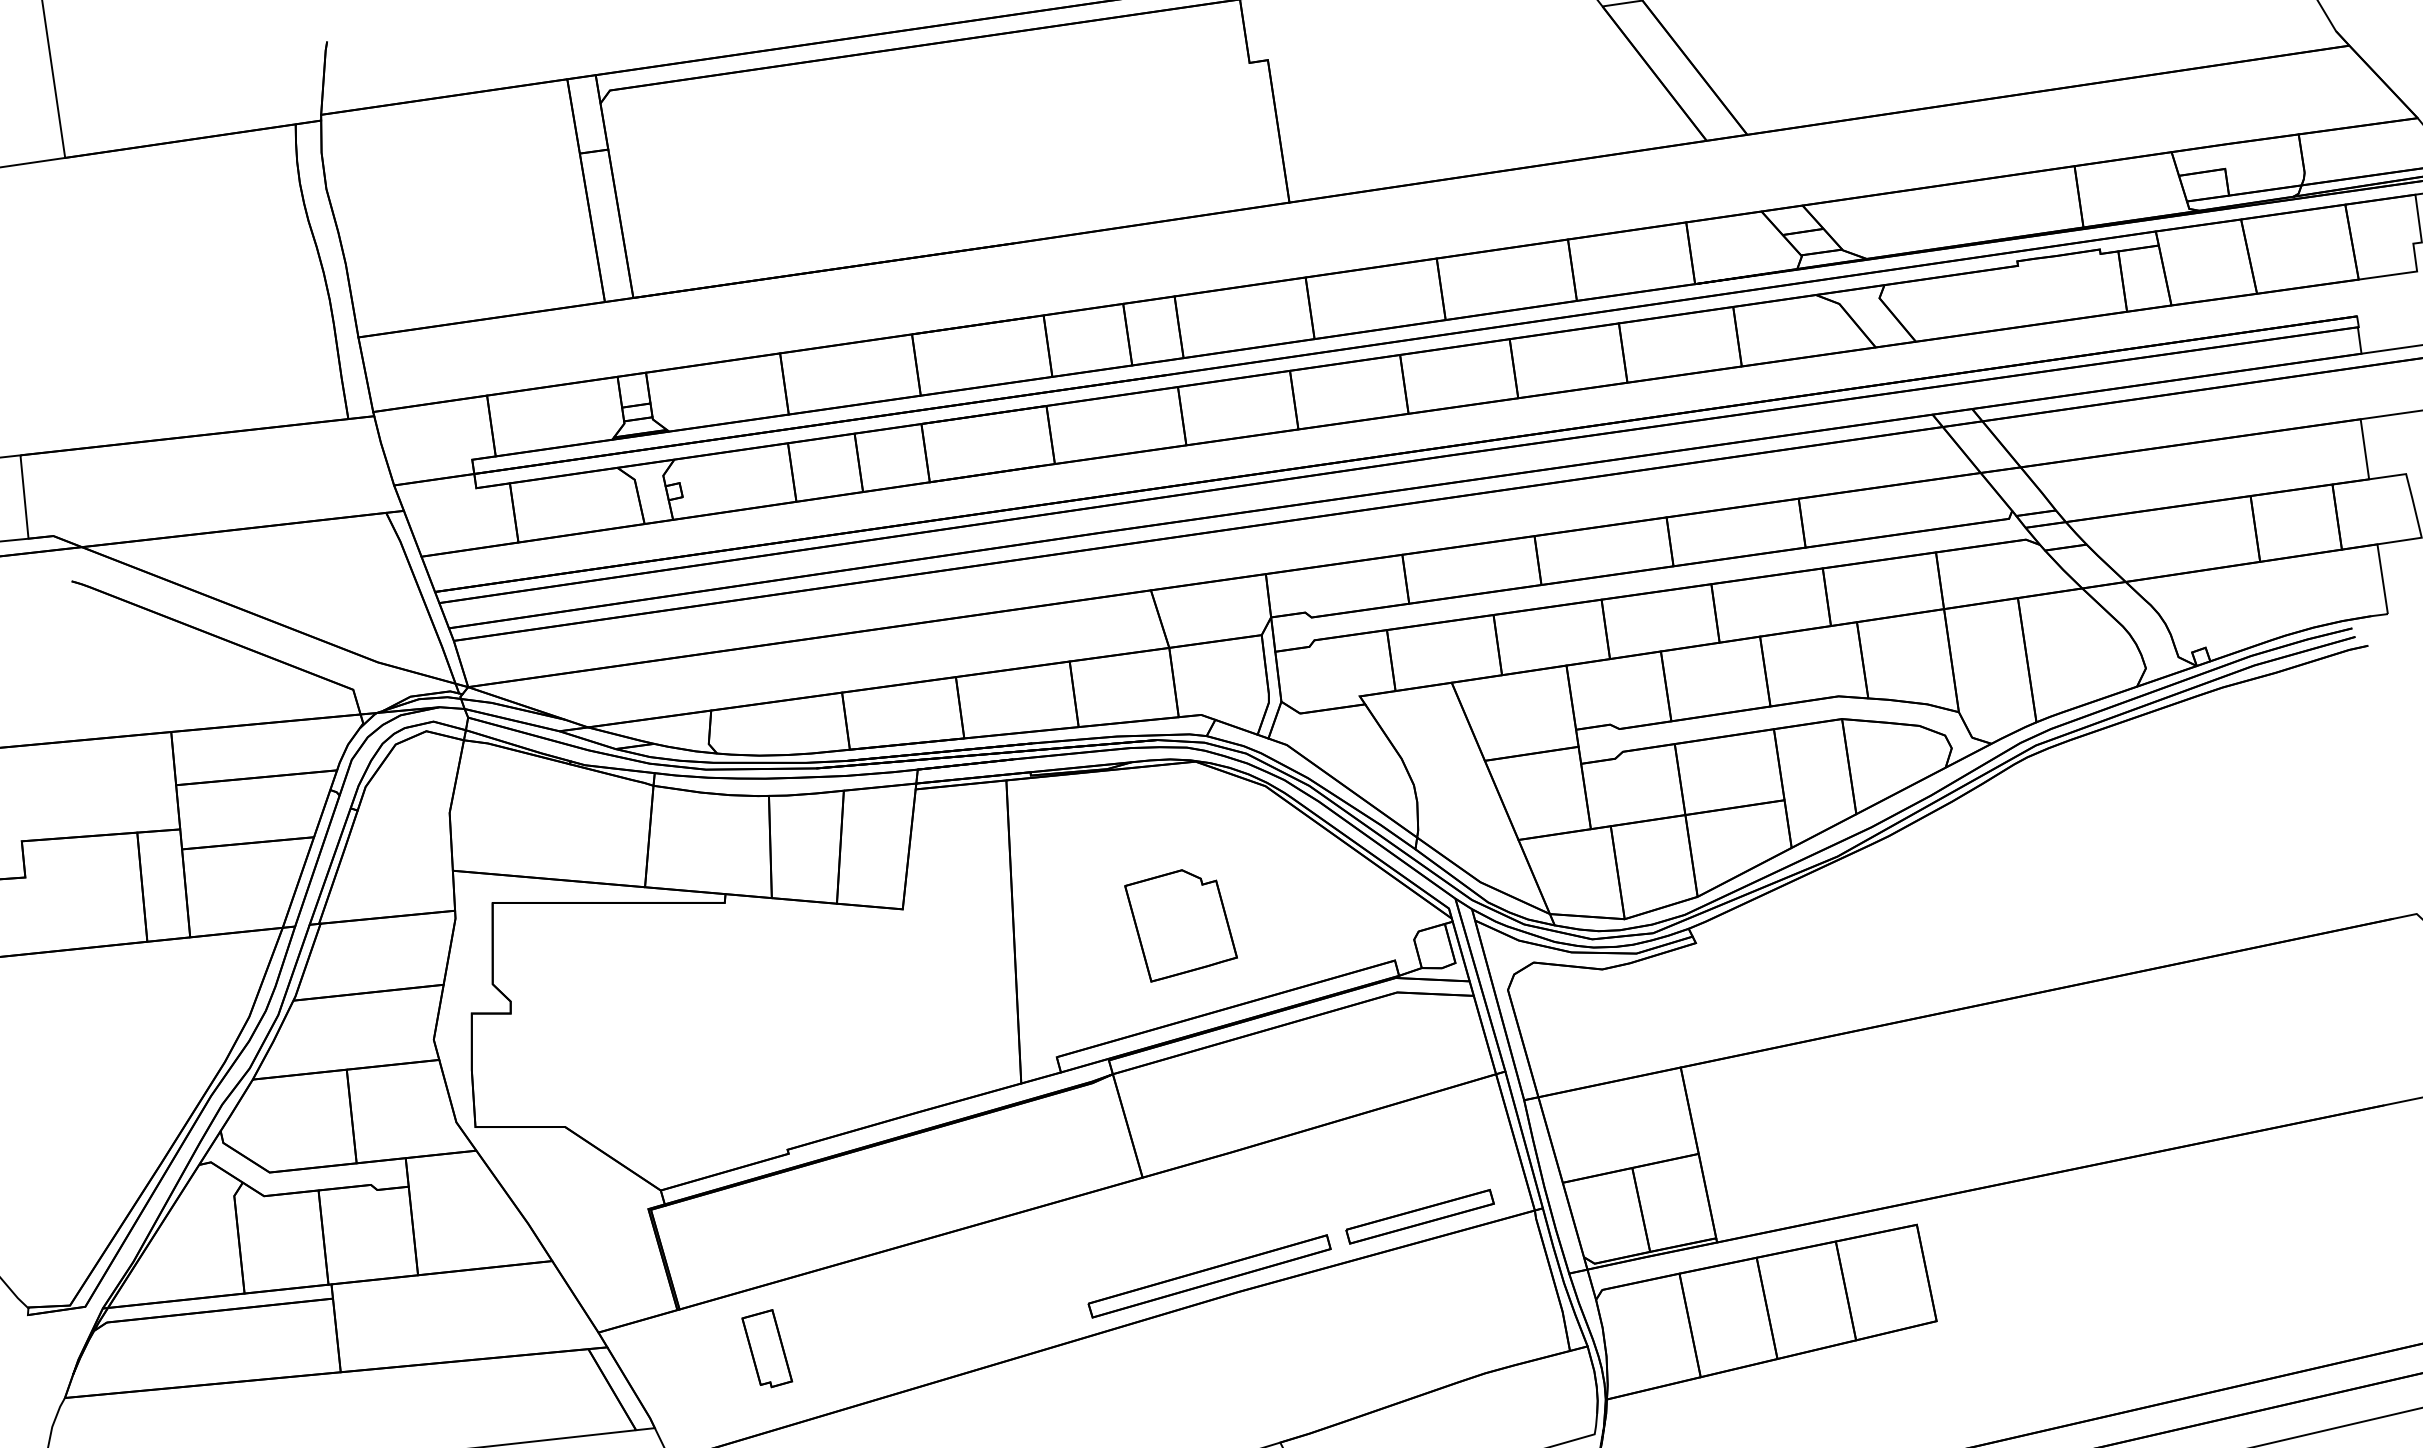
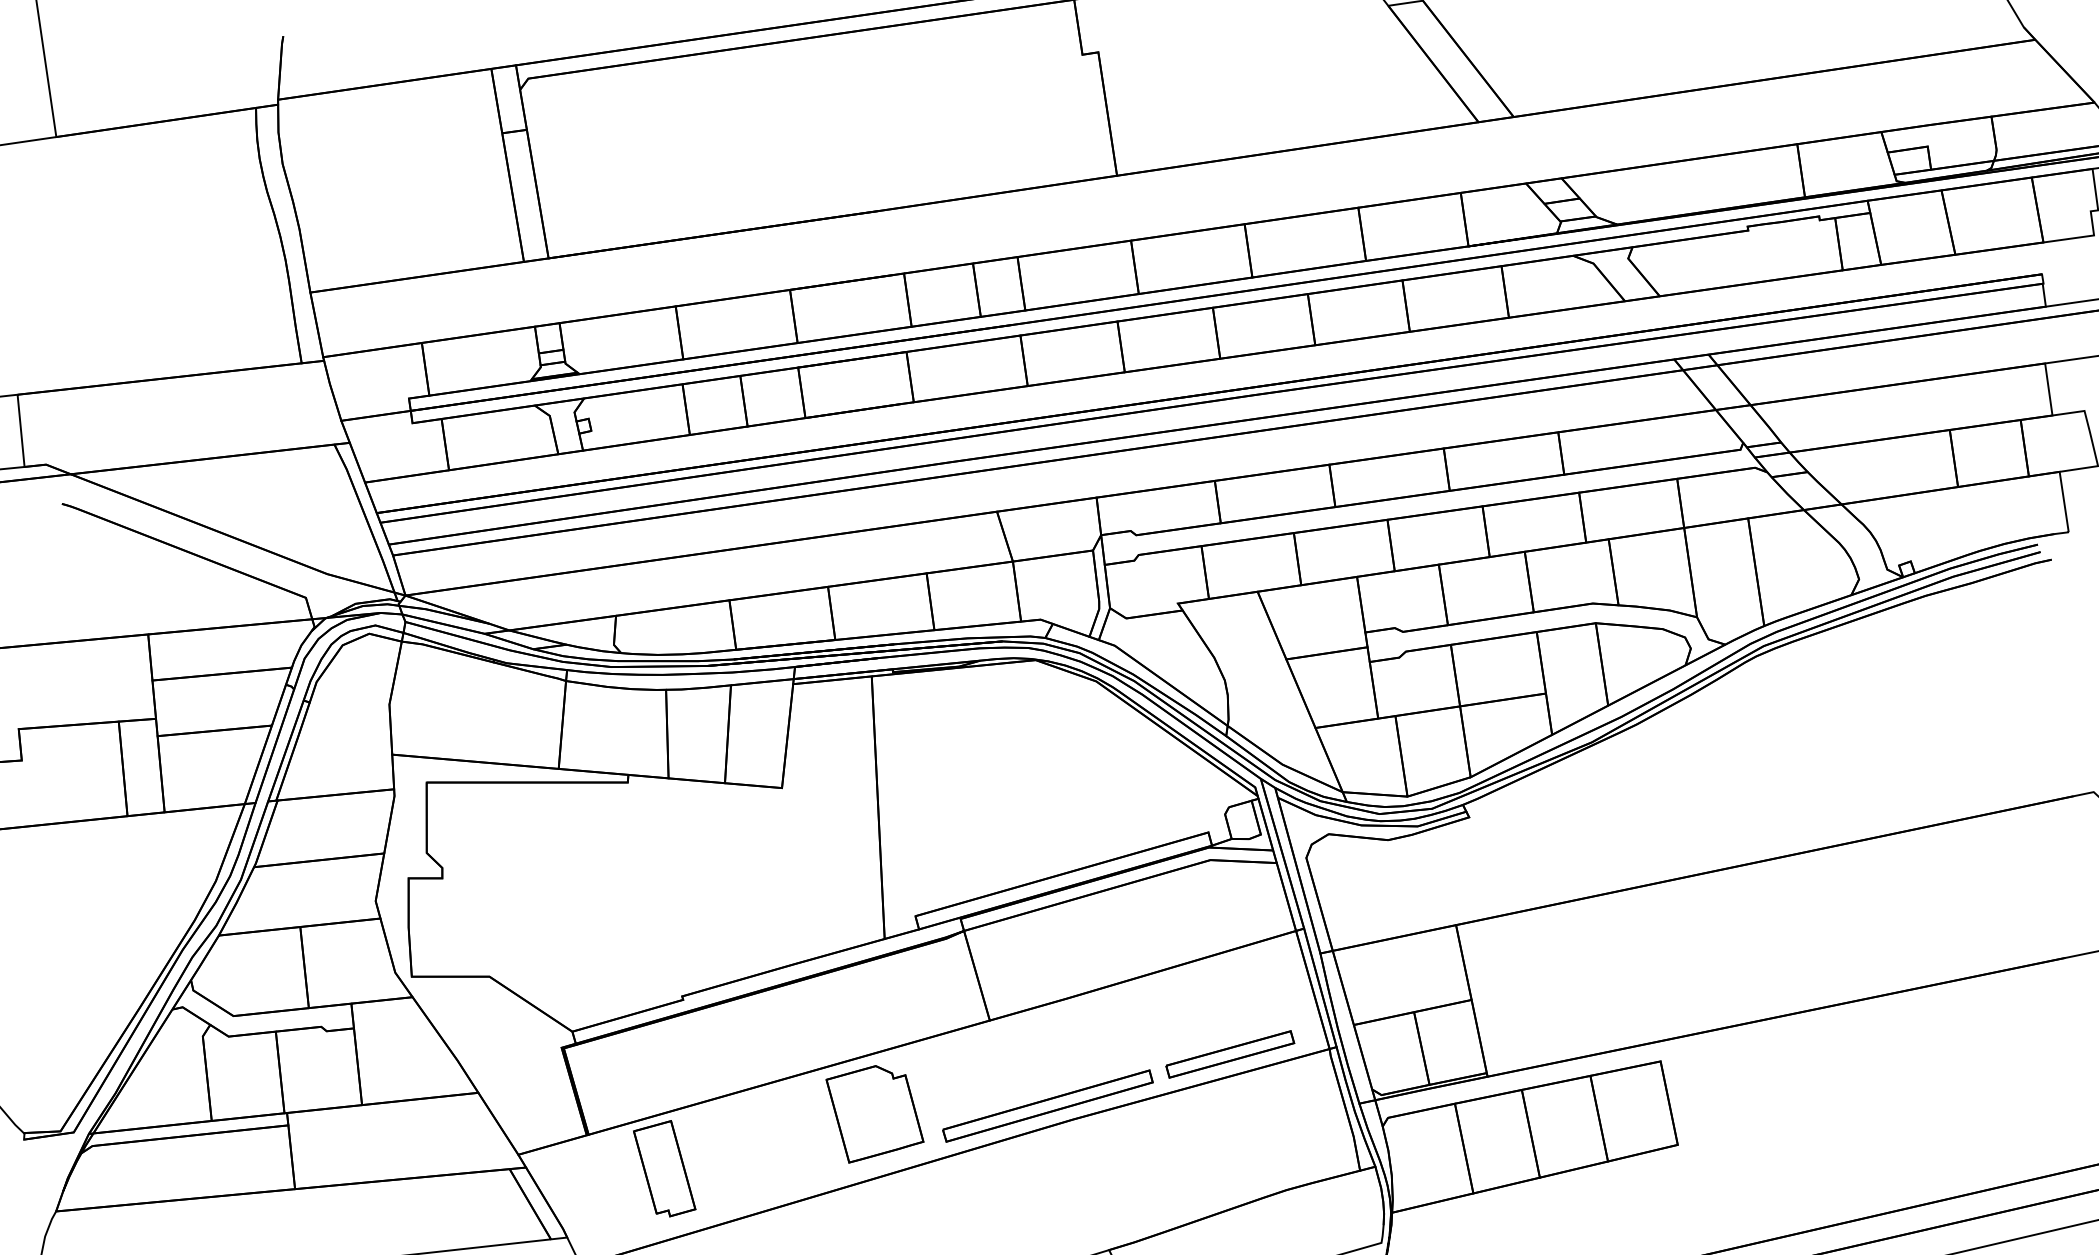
part: (1180, 925) -> (874, 1113), moved
part: (766, 1348) -> (663, 1168), size x1.43

